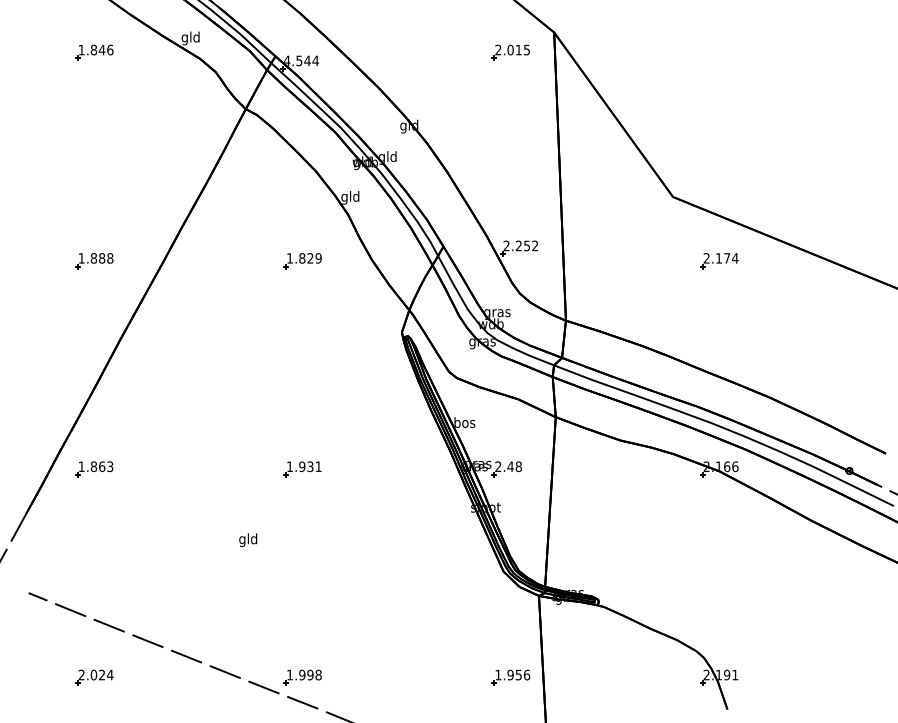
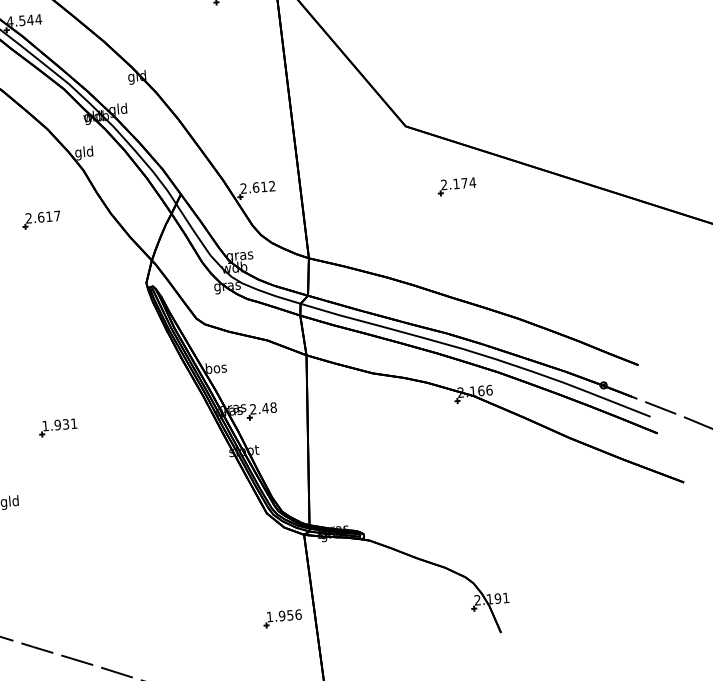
text: (522, 245) -> (259, 186), 2.252 -> 2.612
text: (304, 258) -> (43, 217), 1.829 -> 2.617
part: (302, 677) -> (74, 635), removed

